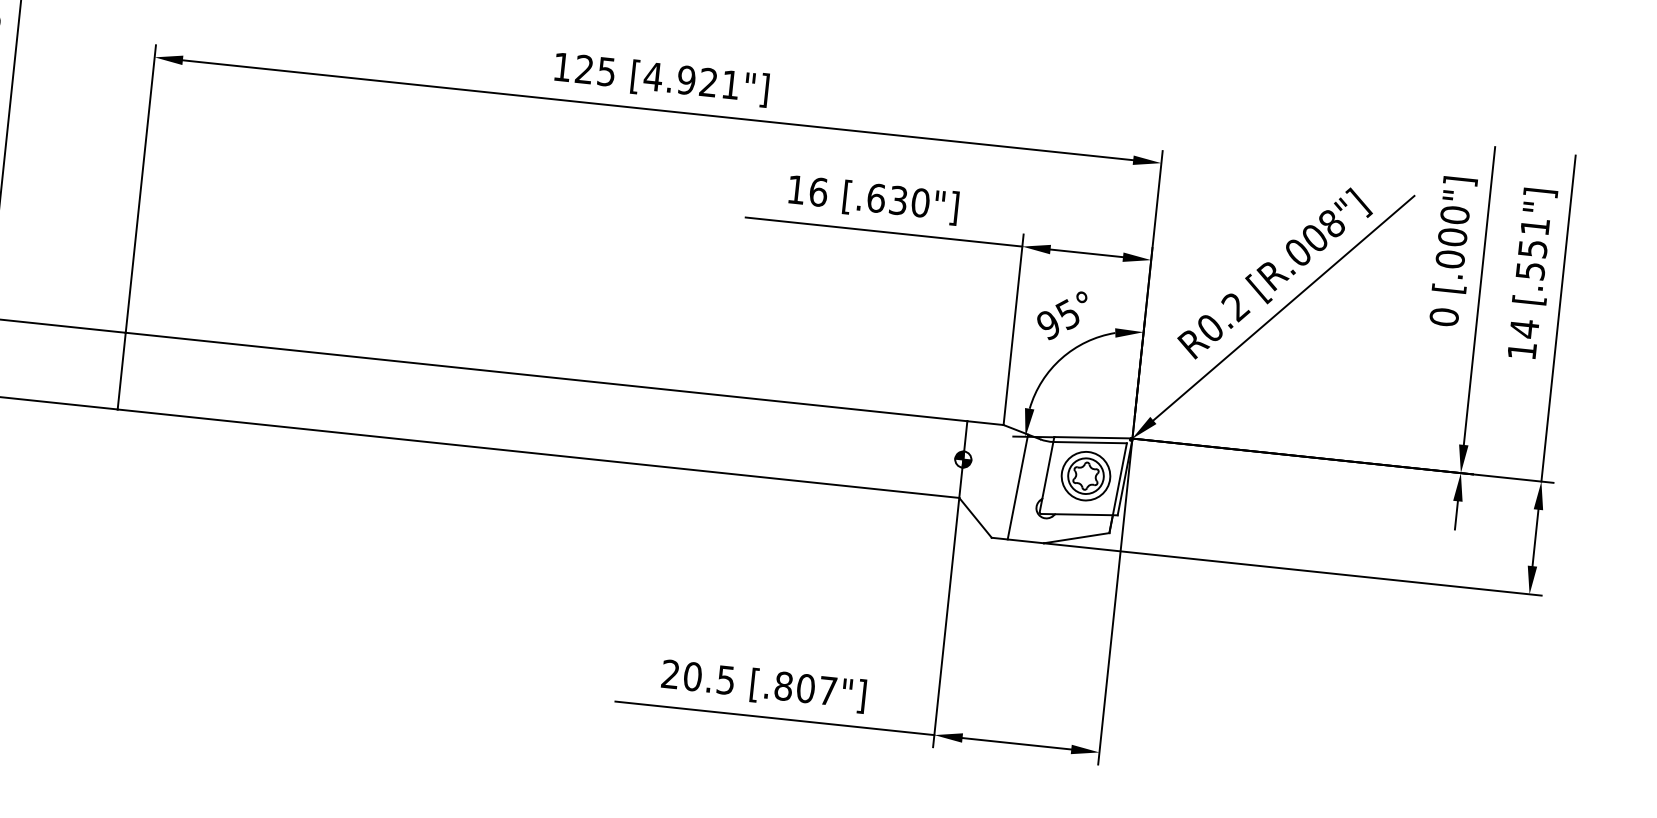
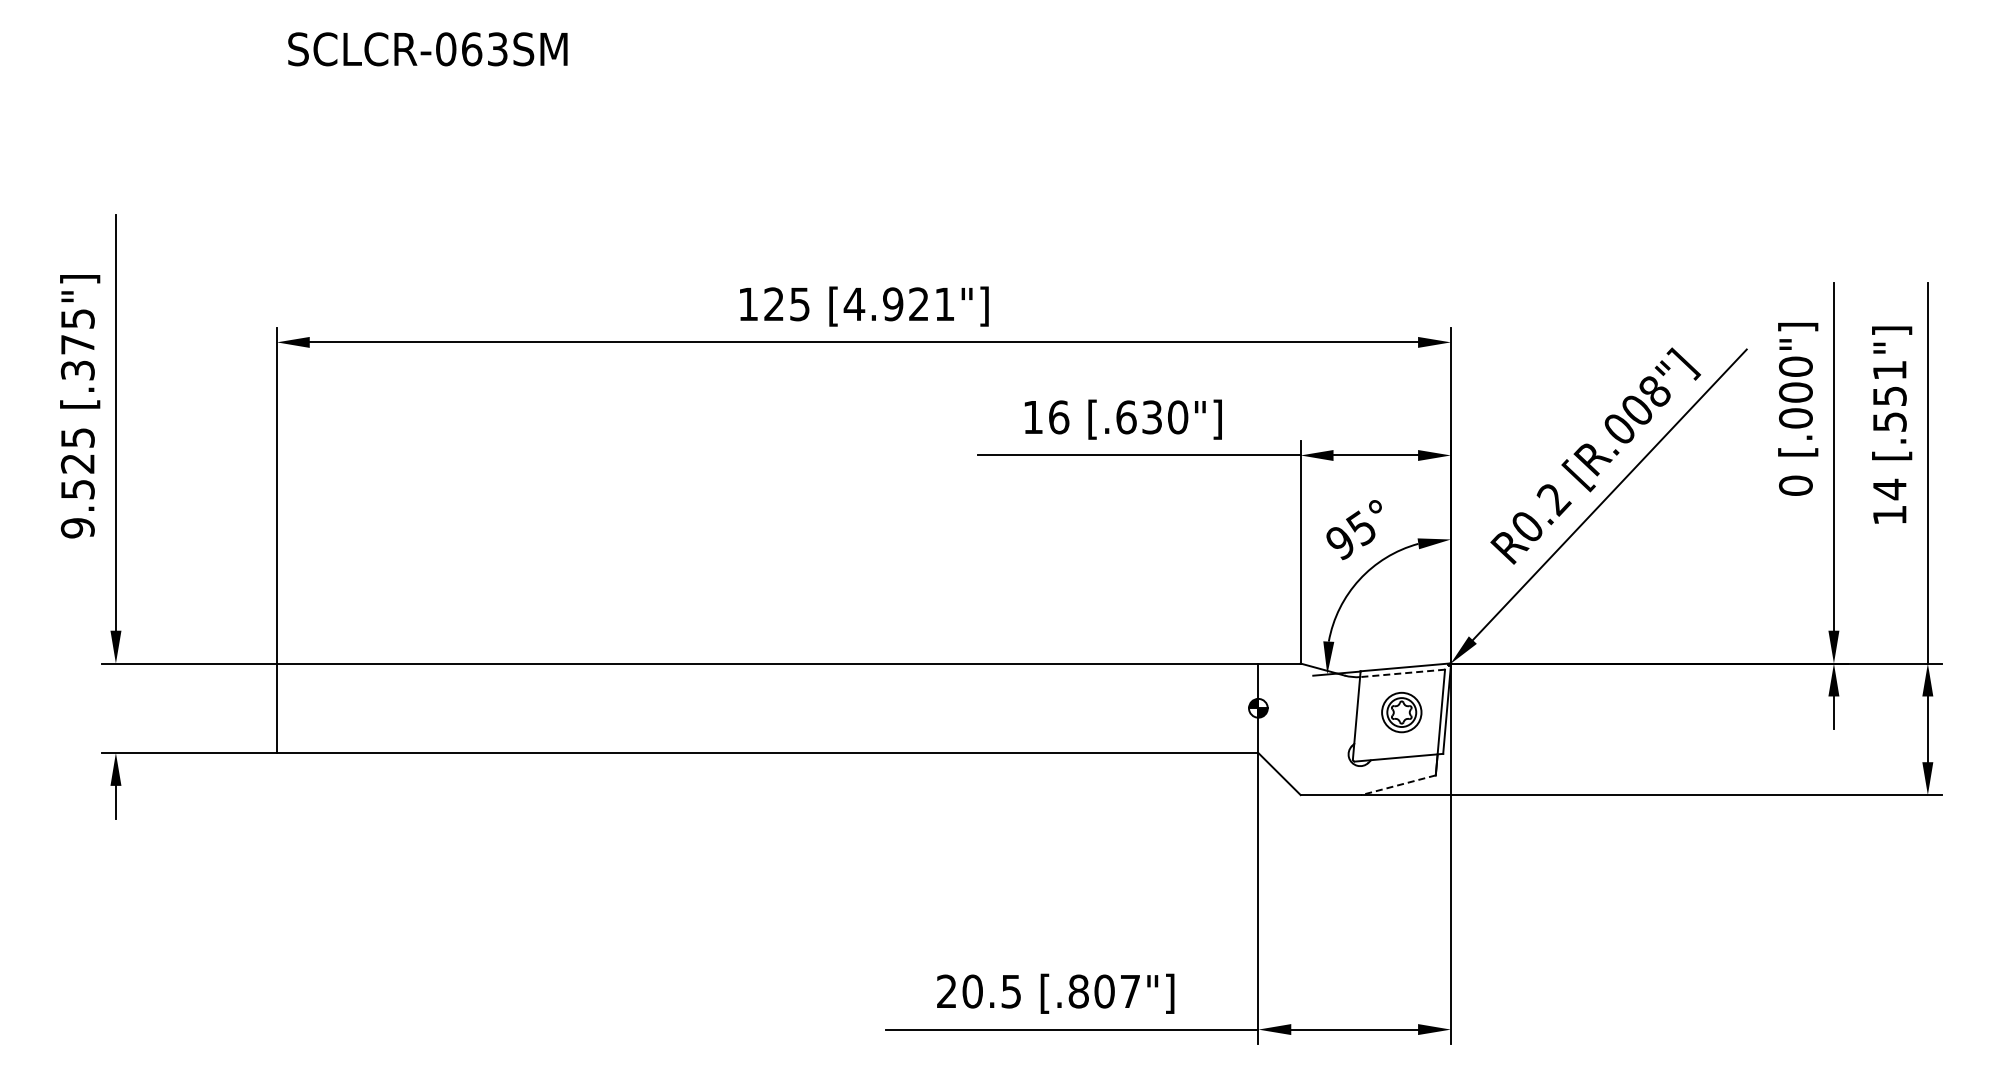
line: (1090, 442) -> (1402, 673), solid -> dashed
part: (1085, 476) -> (1401, 712), size x0.7
line: (1017, 487) -> (1324, 733), removed
line: (1076, 538) -> (1398, 785), solid -> dashed

